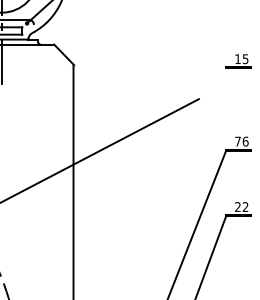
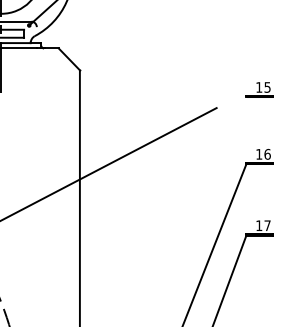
part: (238, 61) -> (259, 89), moved
text: (238, 141) -> (259, 154), 76 -> 16
text: (241, 206) -> (263, 225), 22 -> 17

